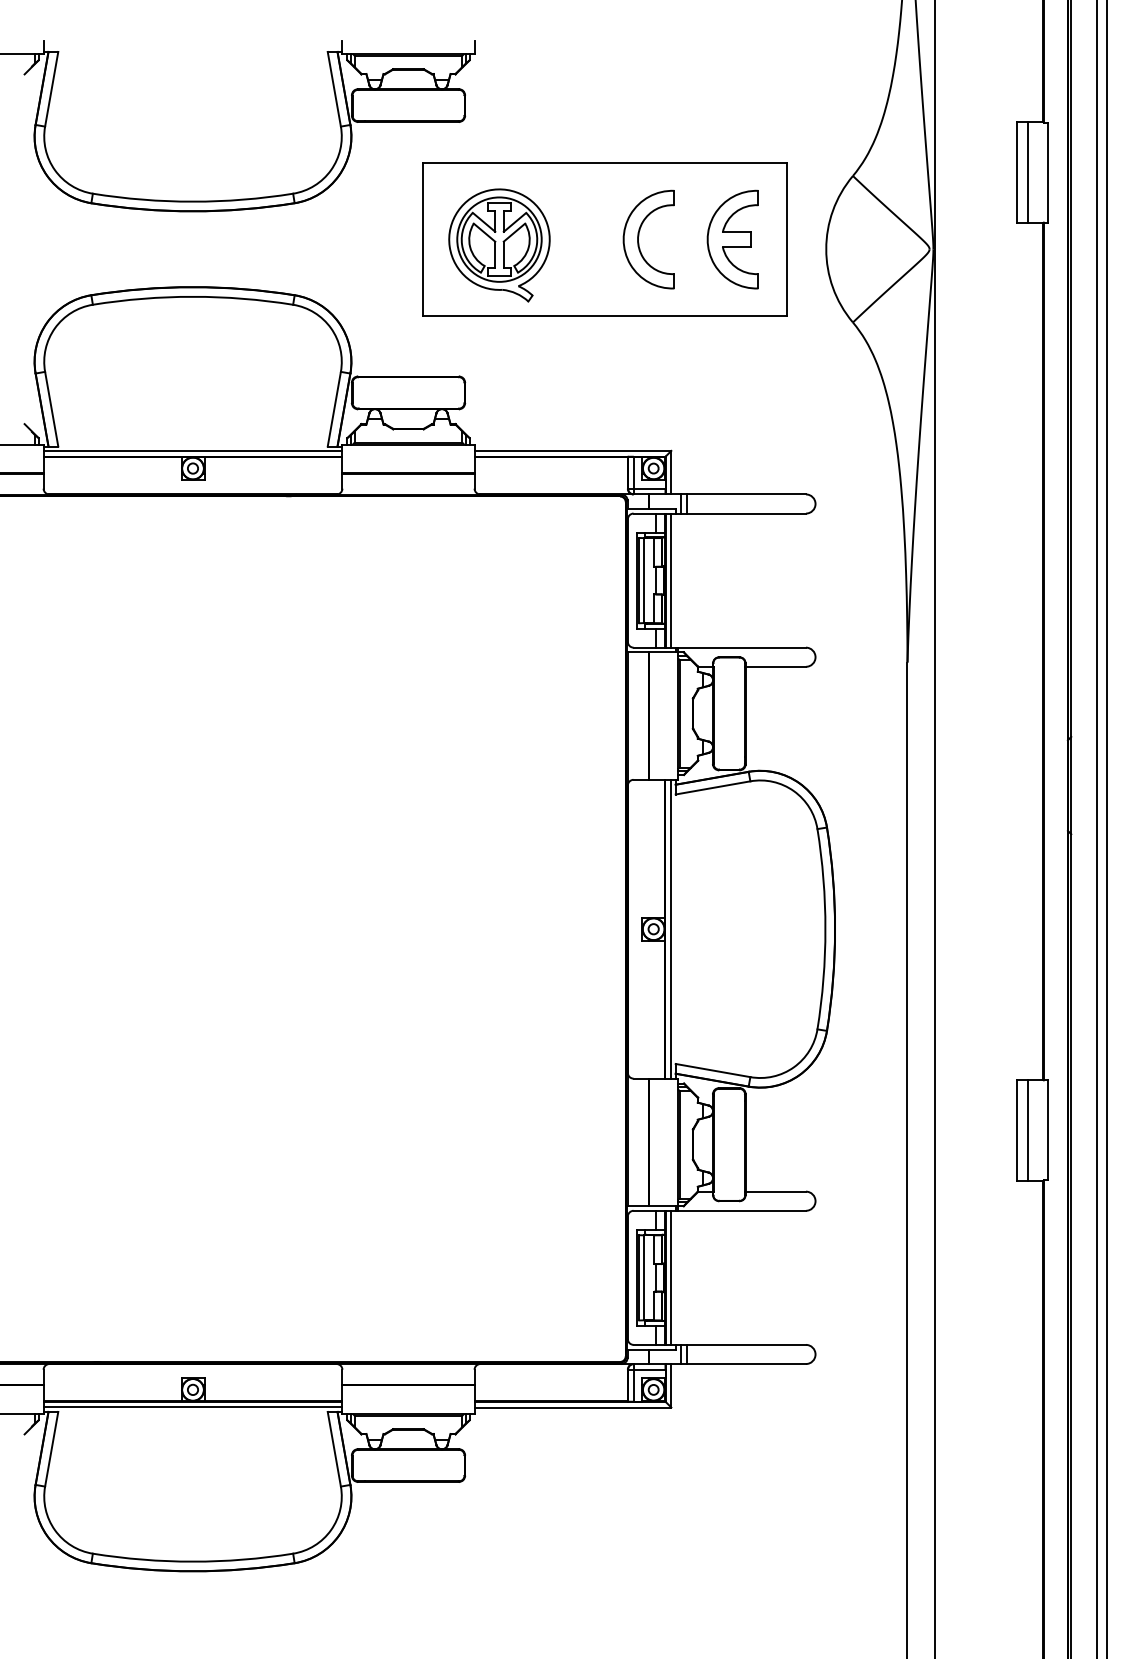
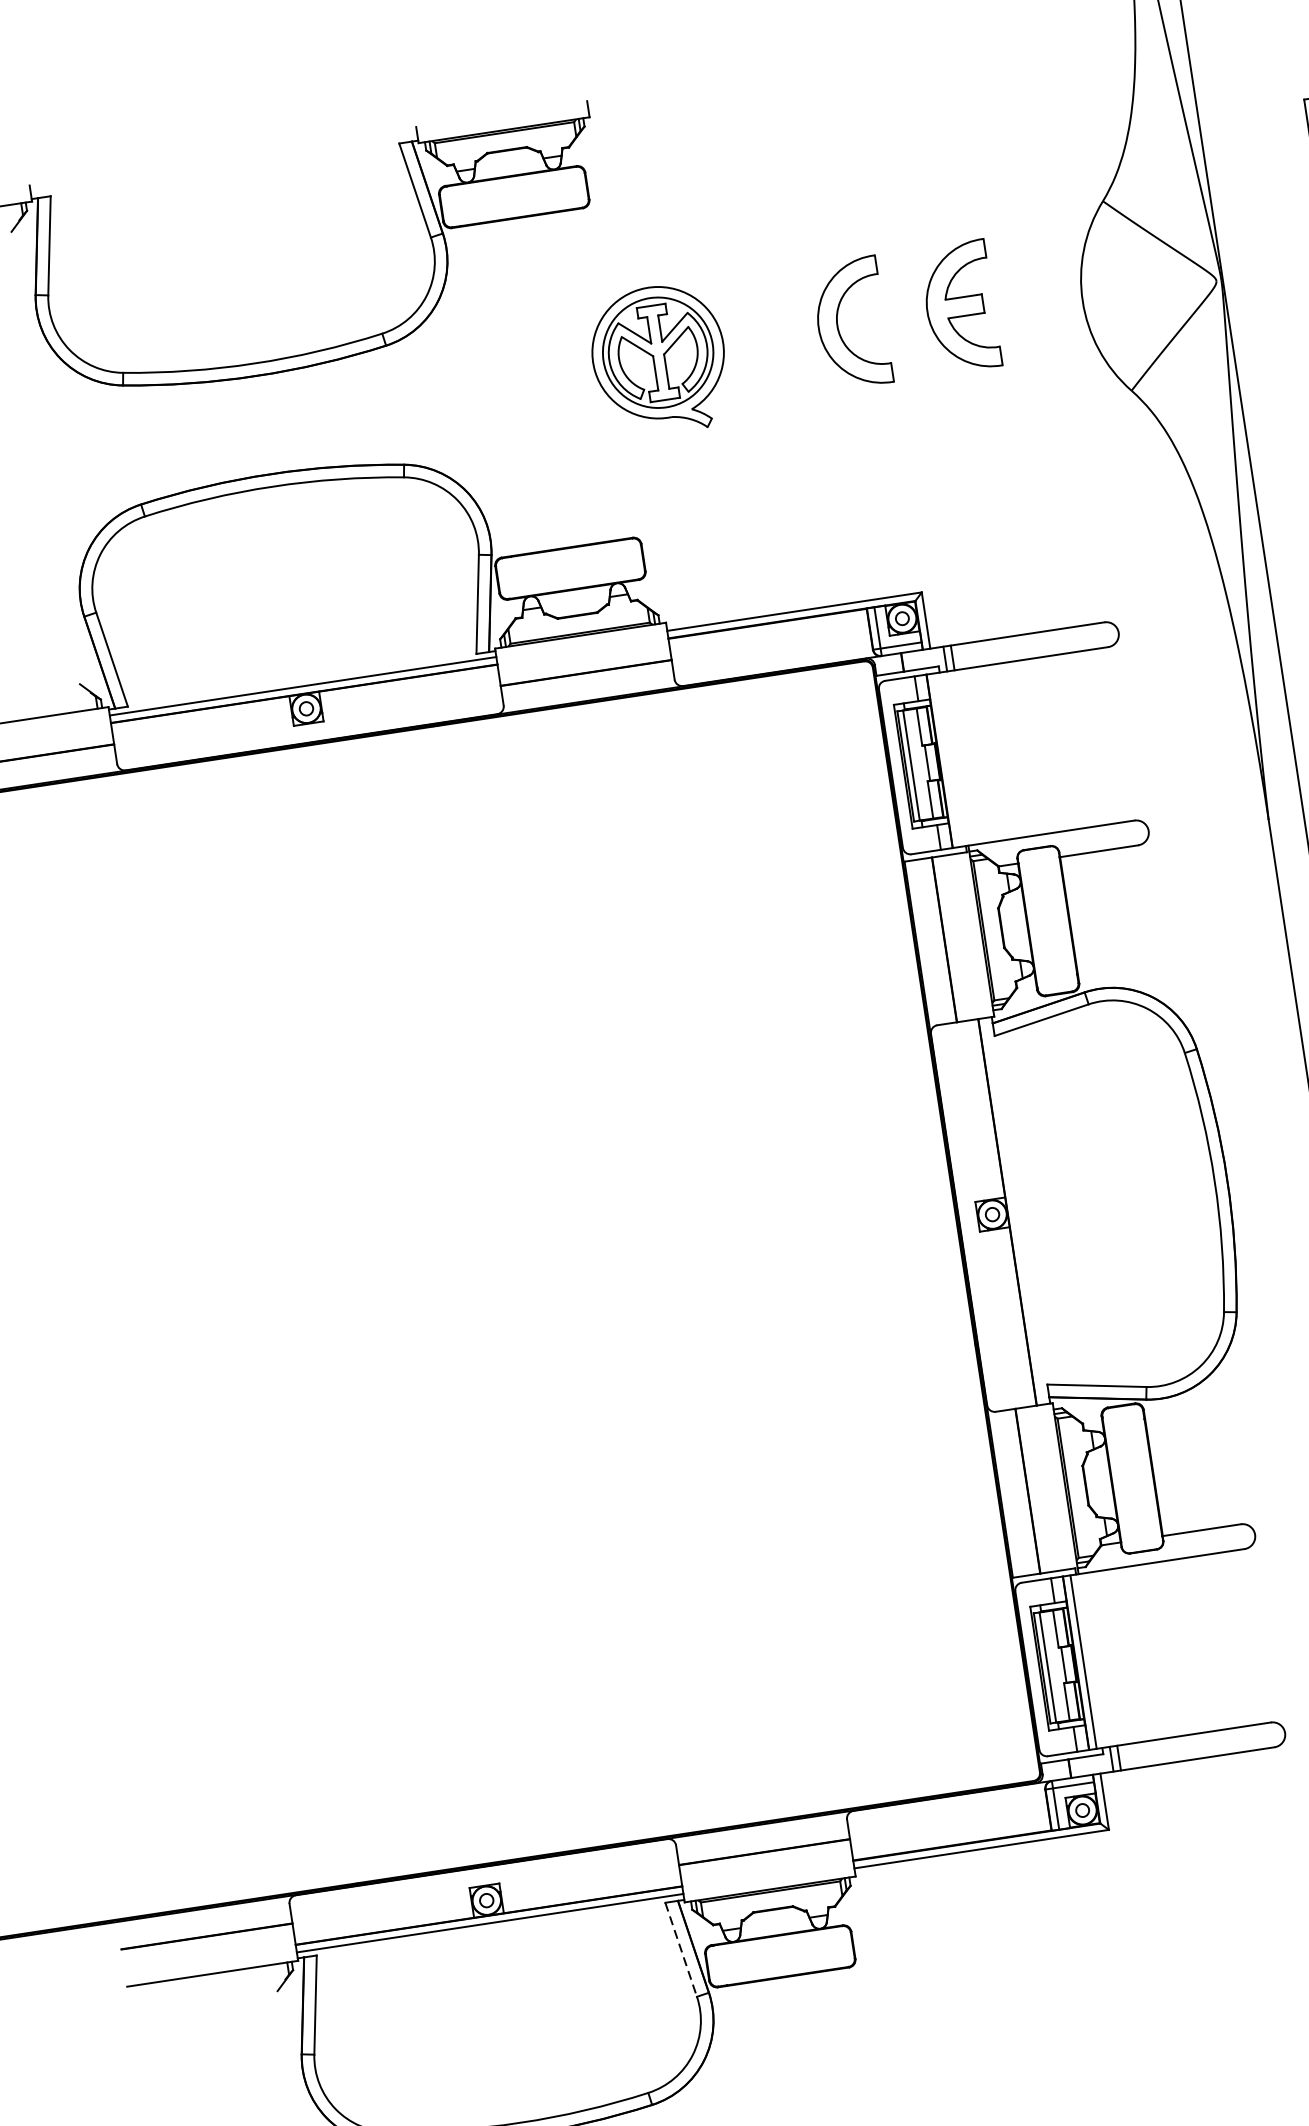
part: (604, 239) -> (793, 331), removed
line: (671, 580) -> (947, 760), removed
line: (671, 928) -> (1015, 1210), removed
line: (334, 1449) -> (681, 1950), solid -> dashed

